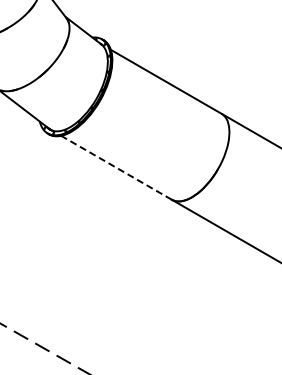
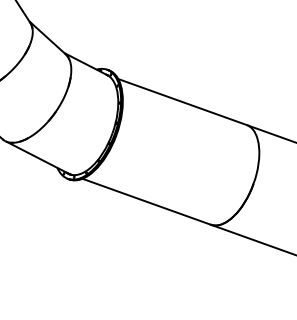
line: (116, 167) -> (146, 201), dashed -> solid

